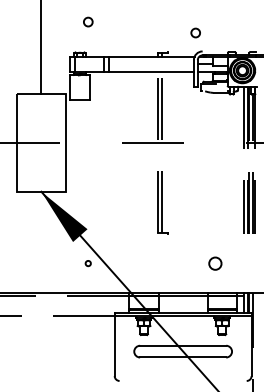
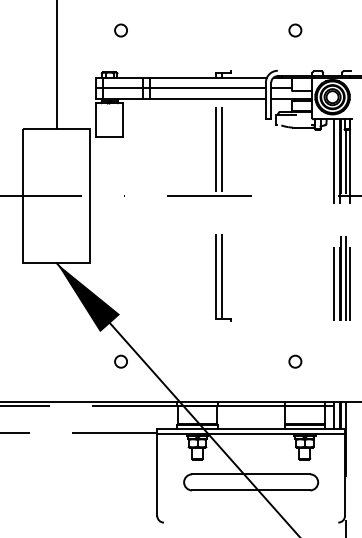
circle: (195, 33) -> (295, 30), moved
line: (131, 64) -> (180, 88), added
circle: (87, 263) -> (120, 361), size x1.67
circle: (215, 263) -> (295, 361), size x0.71

